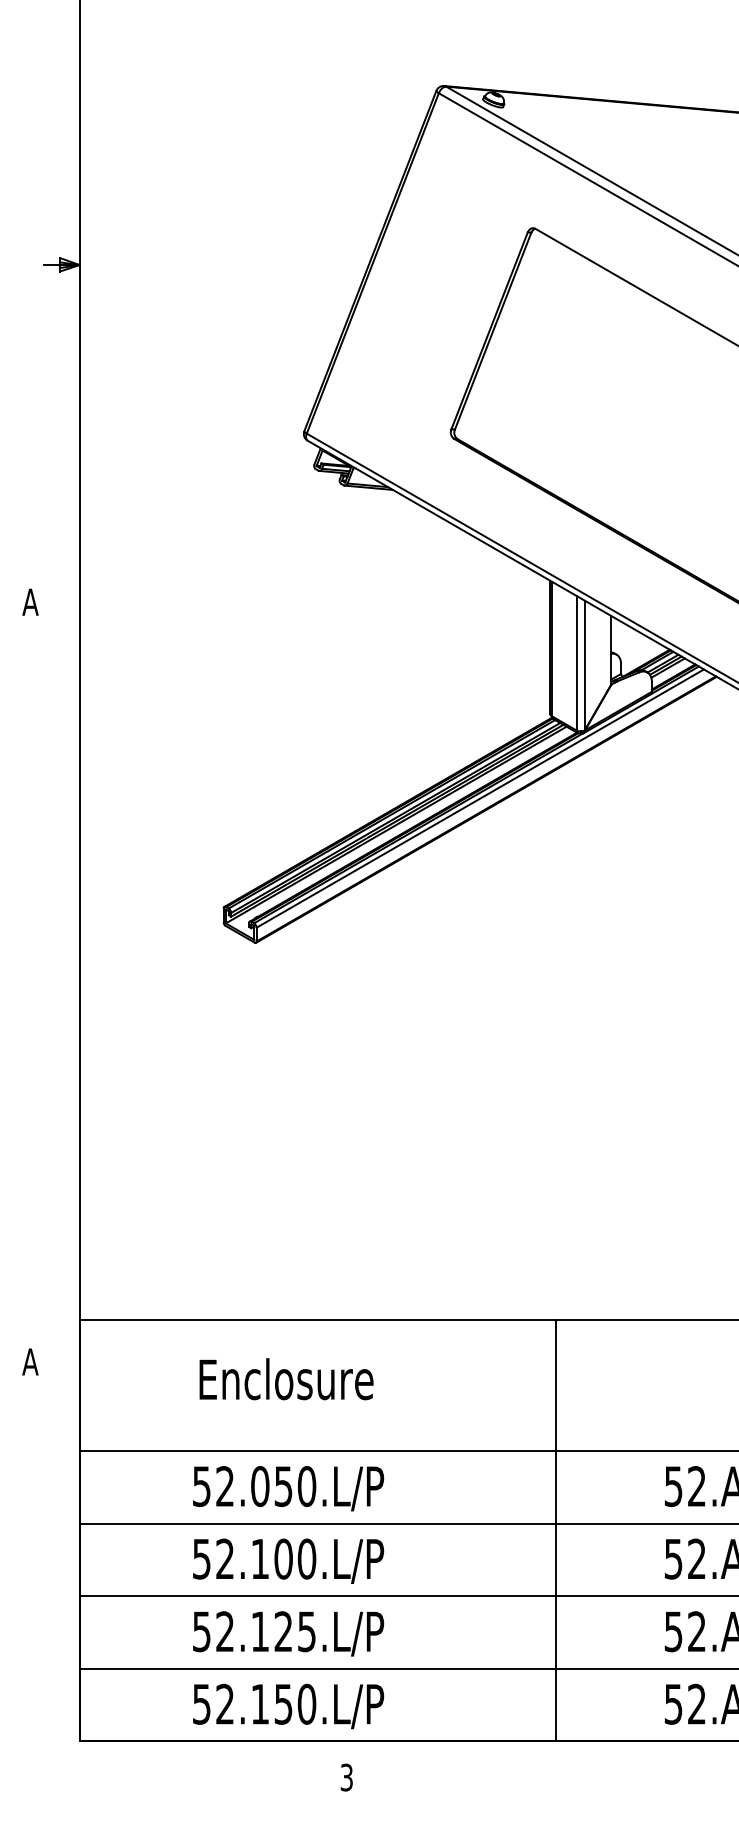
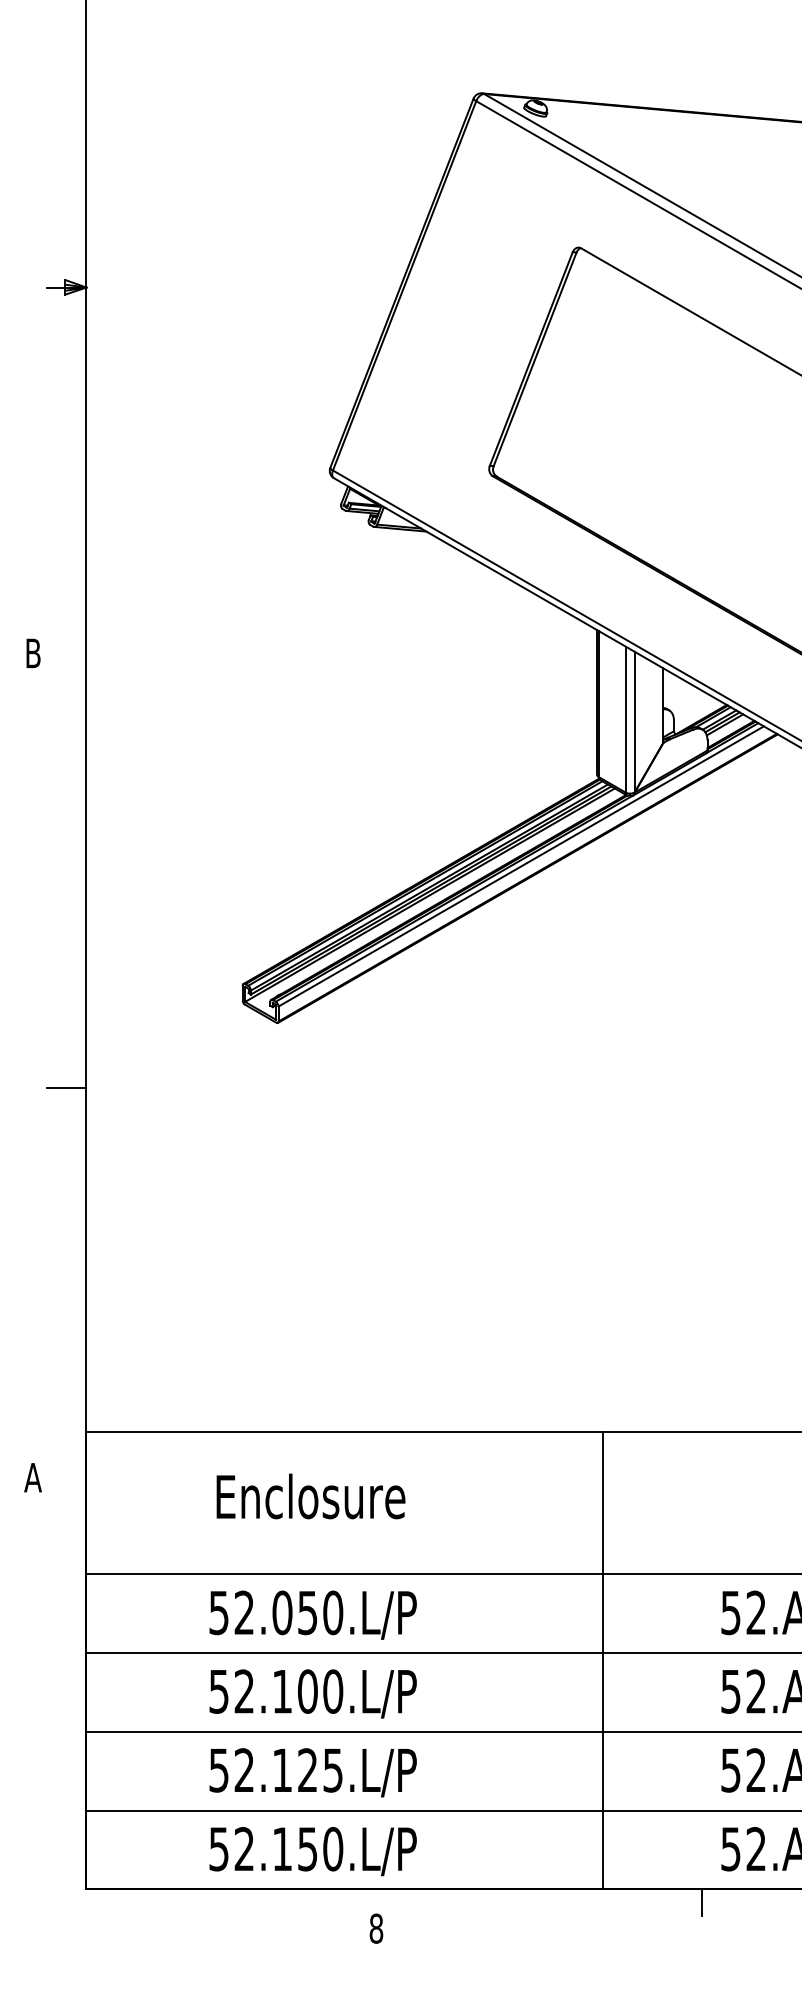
text: (30, 601) -> (33, 652), A -> B
line: (61, 1003) -> (66, 1088), added
line: (646, 1753) -> (701, 1902), added
text: (346, 1777) -> (376, 1928), 3 -> 8

